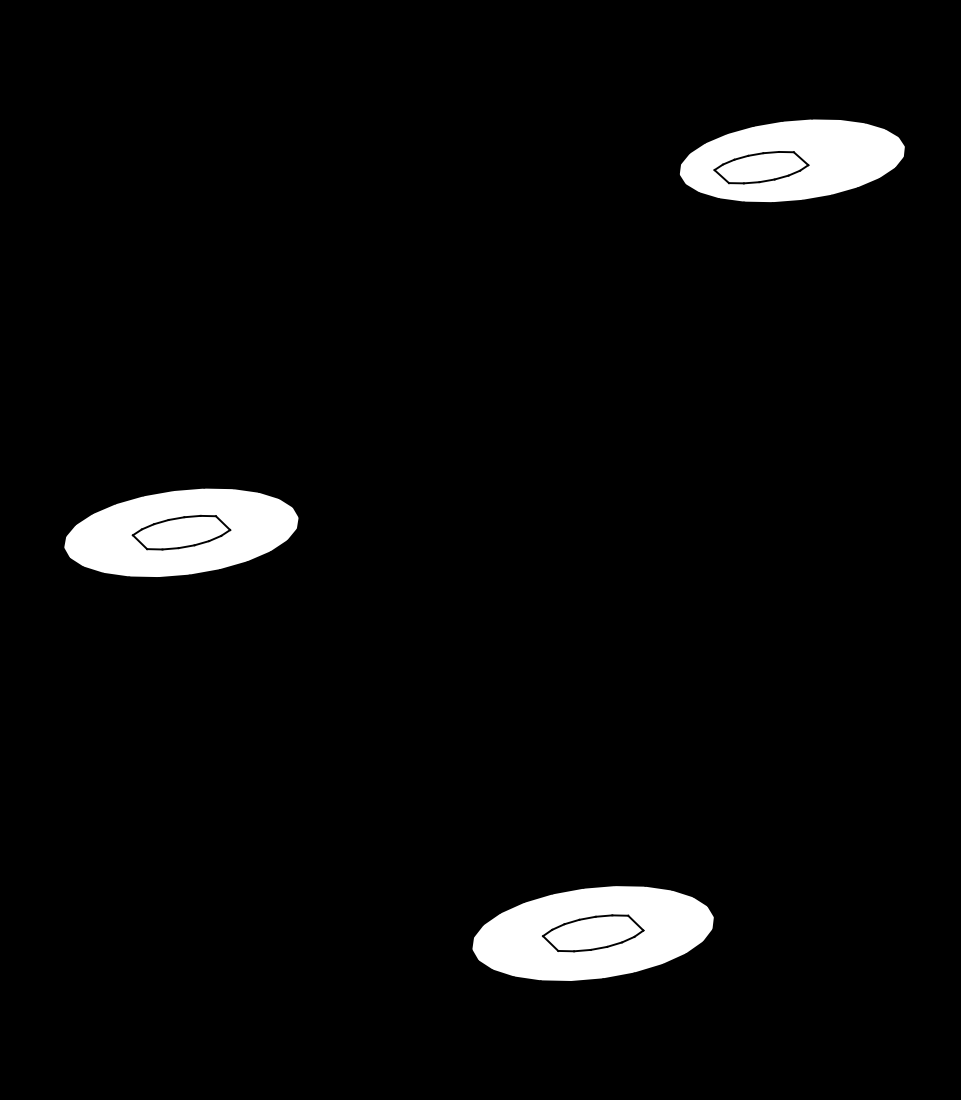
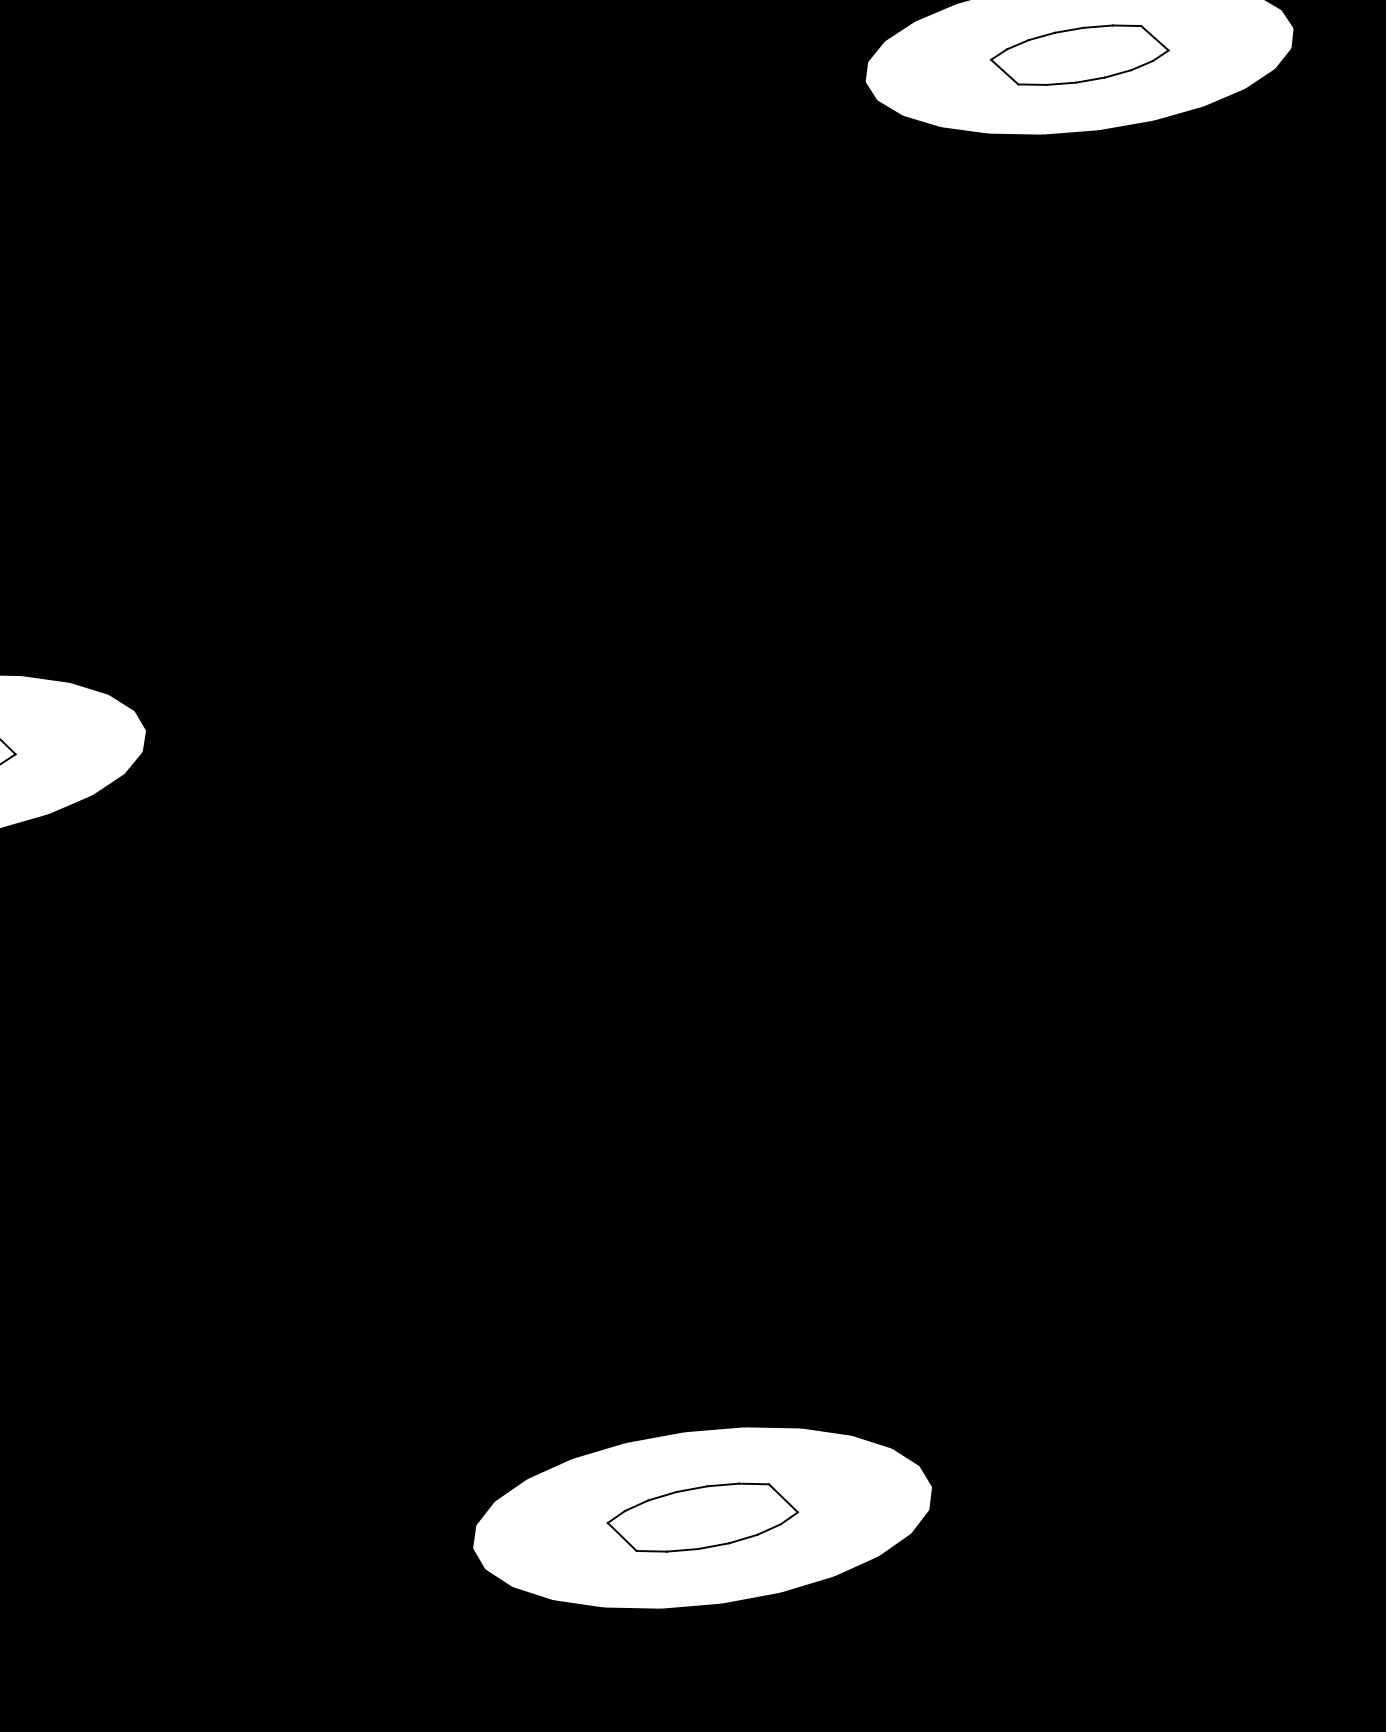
part: (761, 167) -> (1079, 54), moved

